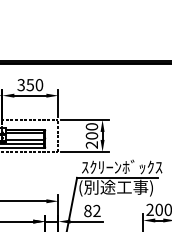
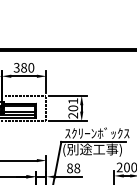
text: (30, 85) -> (24, 68), 350 -> 380
text: (91, 126) -> (72, 100), 200 -> 201
text: (96, 211) -> (76, 168), 82 -> 88

